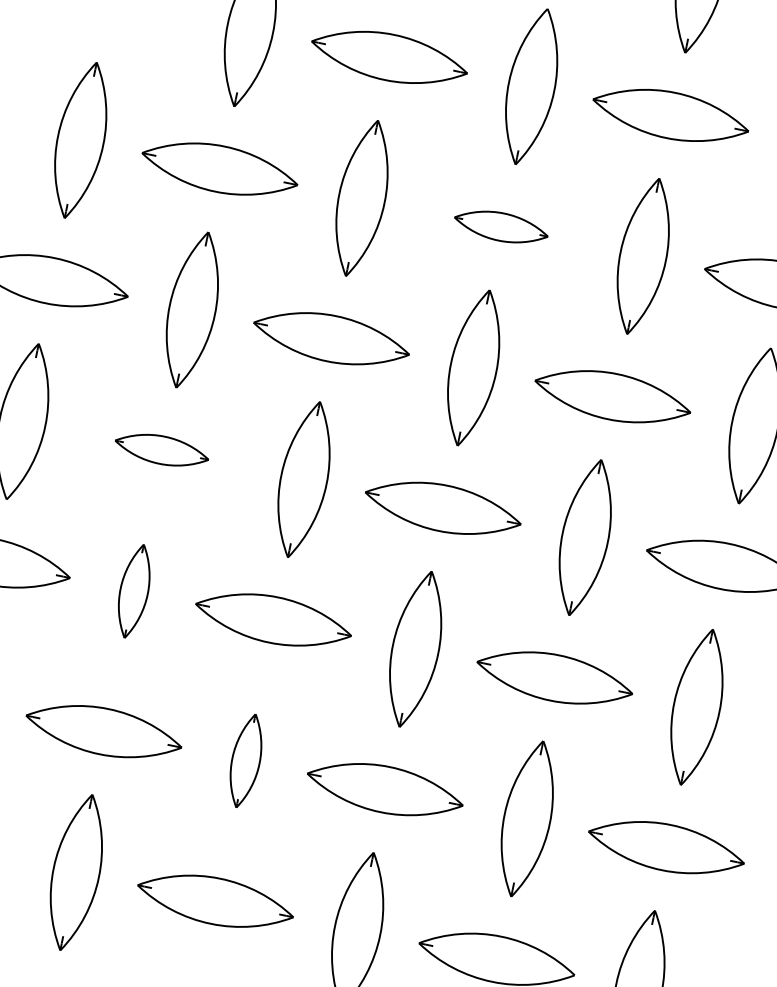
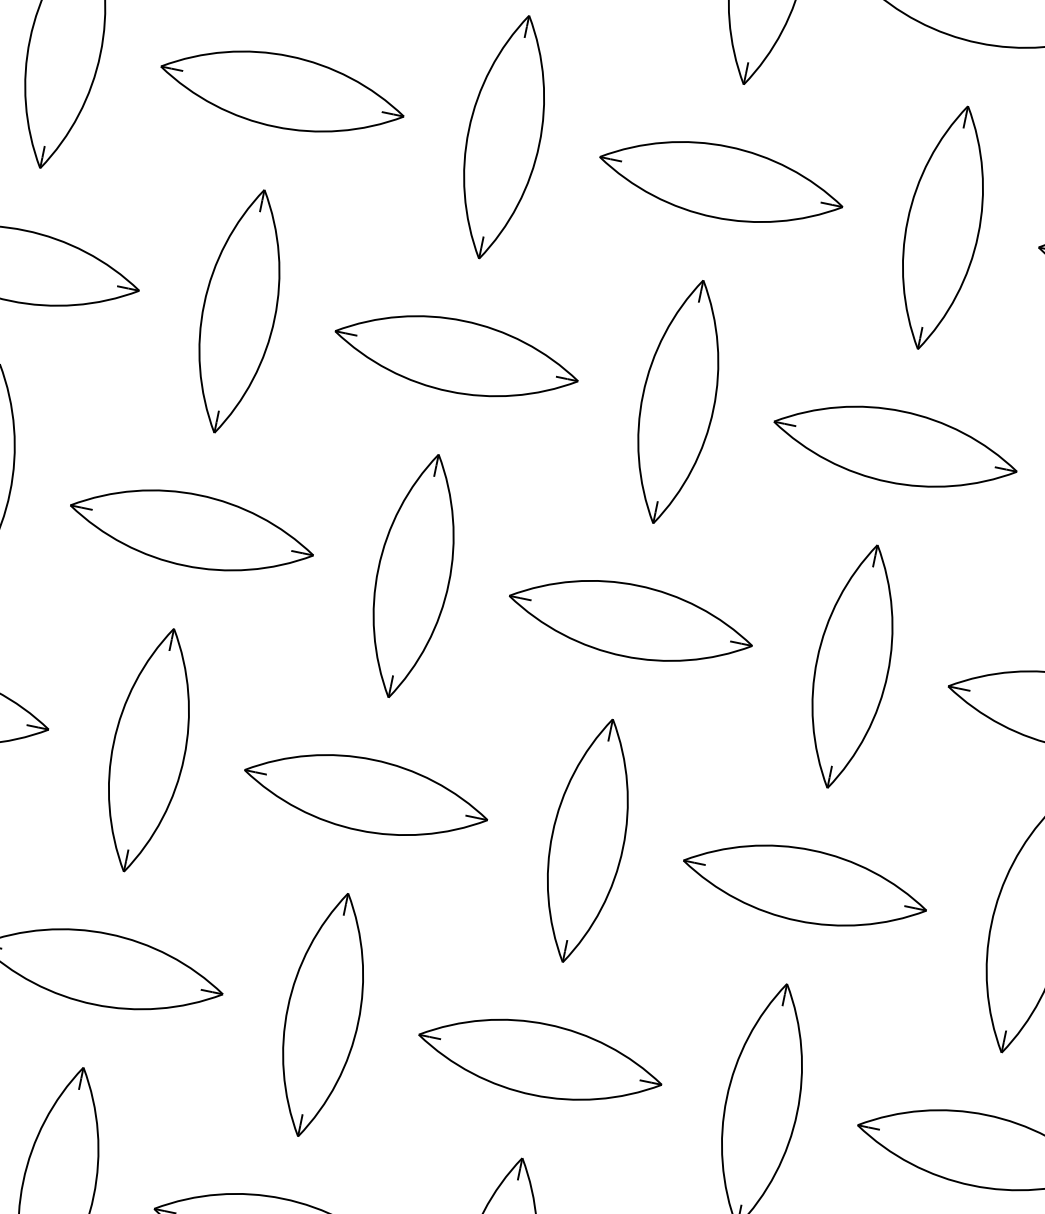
part: (501, 226) -> (721, 181), size x1.67
part: (161, 449) -> (191, 529), size x1.67
part: (133, 591) -> (147, 750), size x1.67
part: (245, 760) -> (322, 1014), size x1.67

